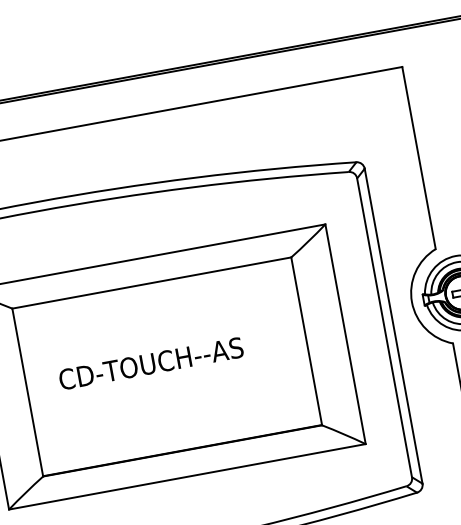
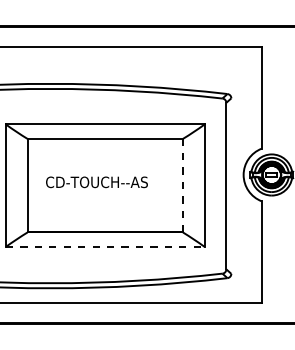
line: (393, 325) -> (231, 185), removed
line: (307, 340) -> (183, 185), solid -> dashed
line: (187, 476) -> (105, 246), solid -> dashed

